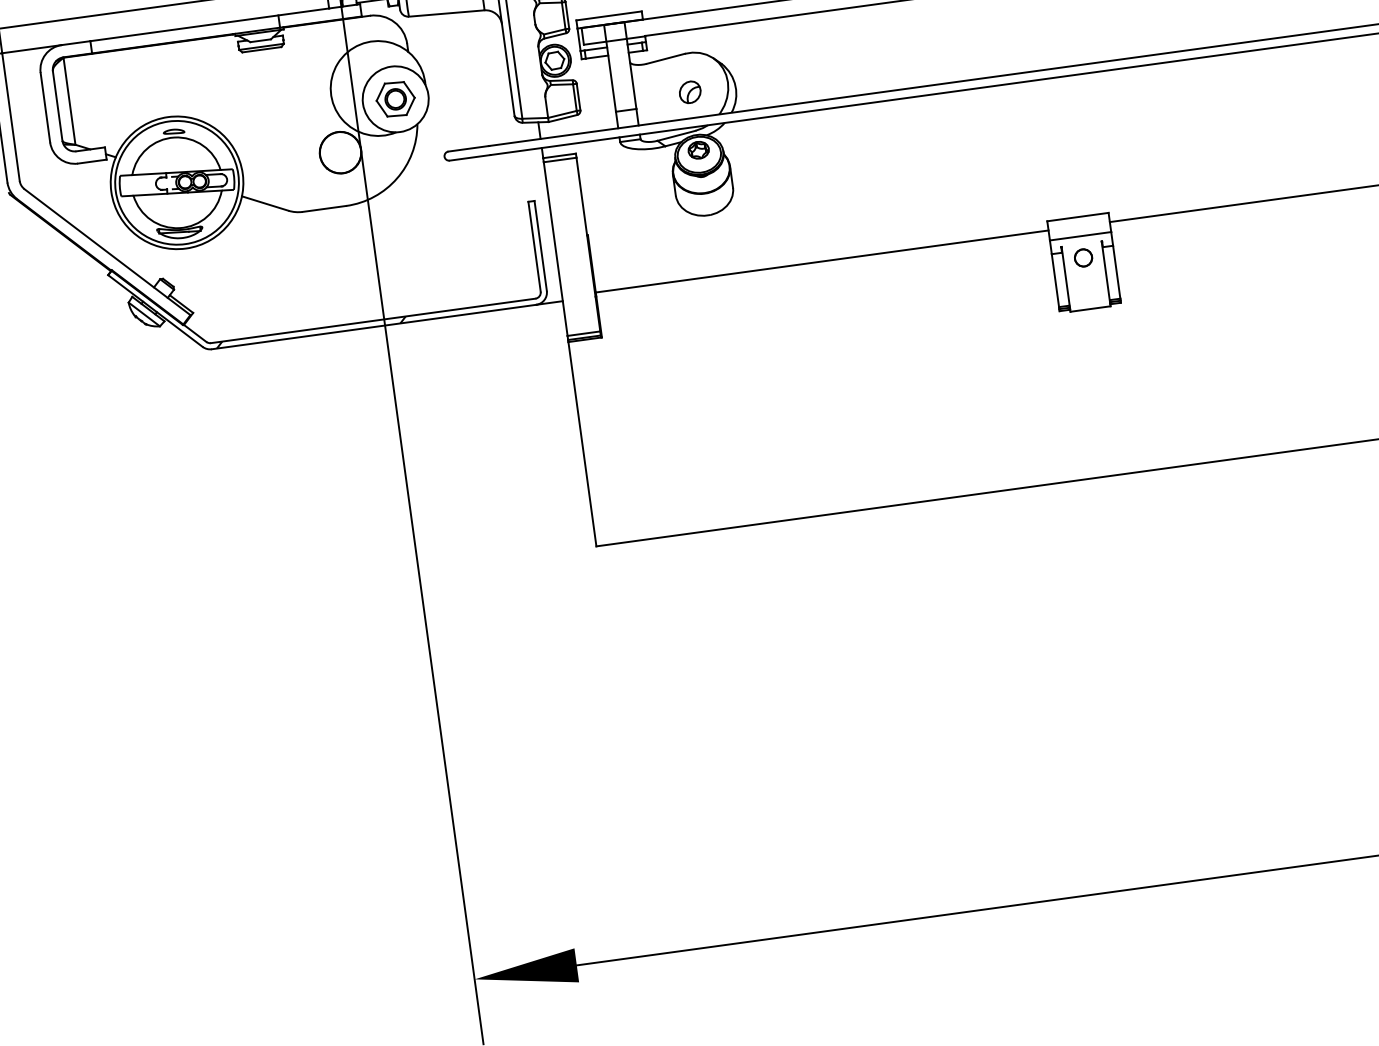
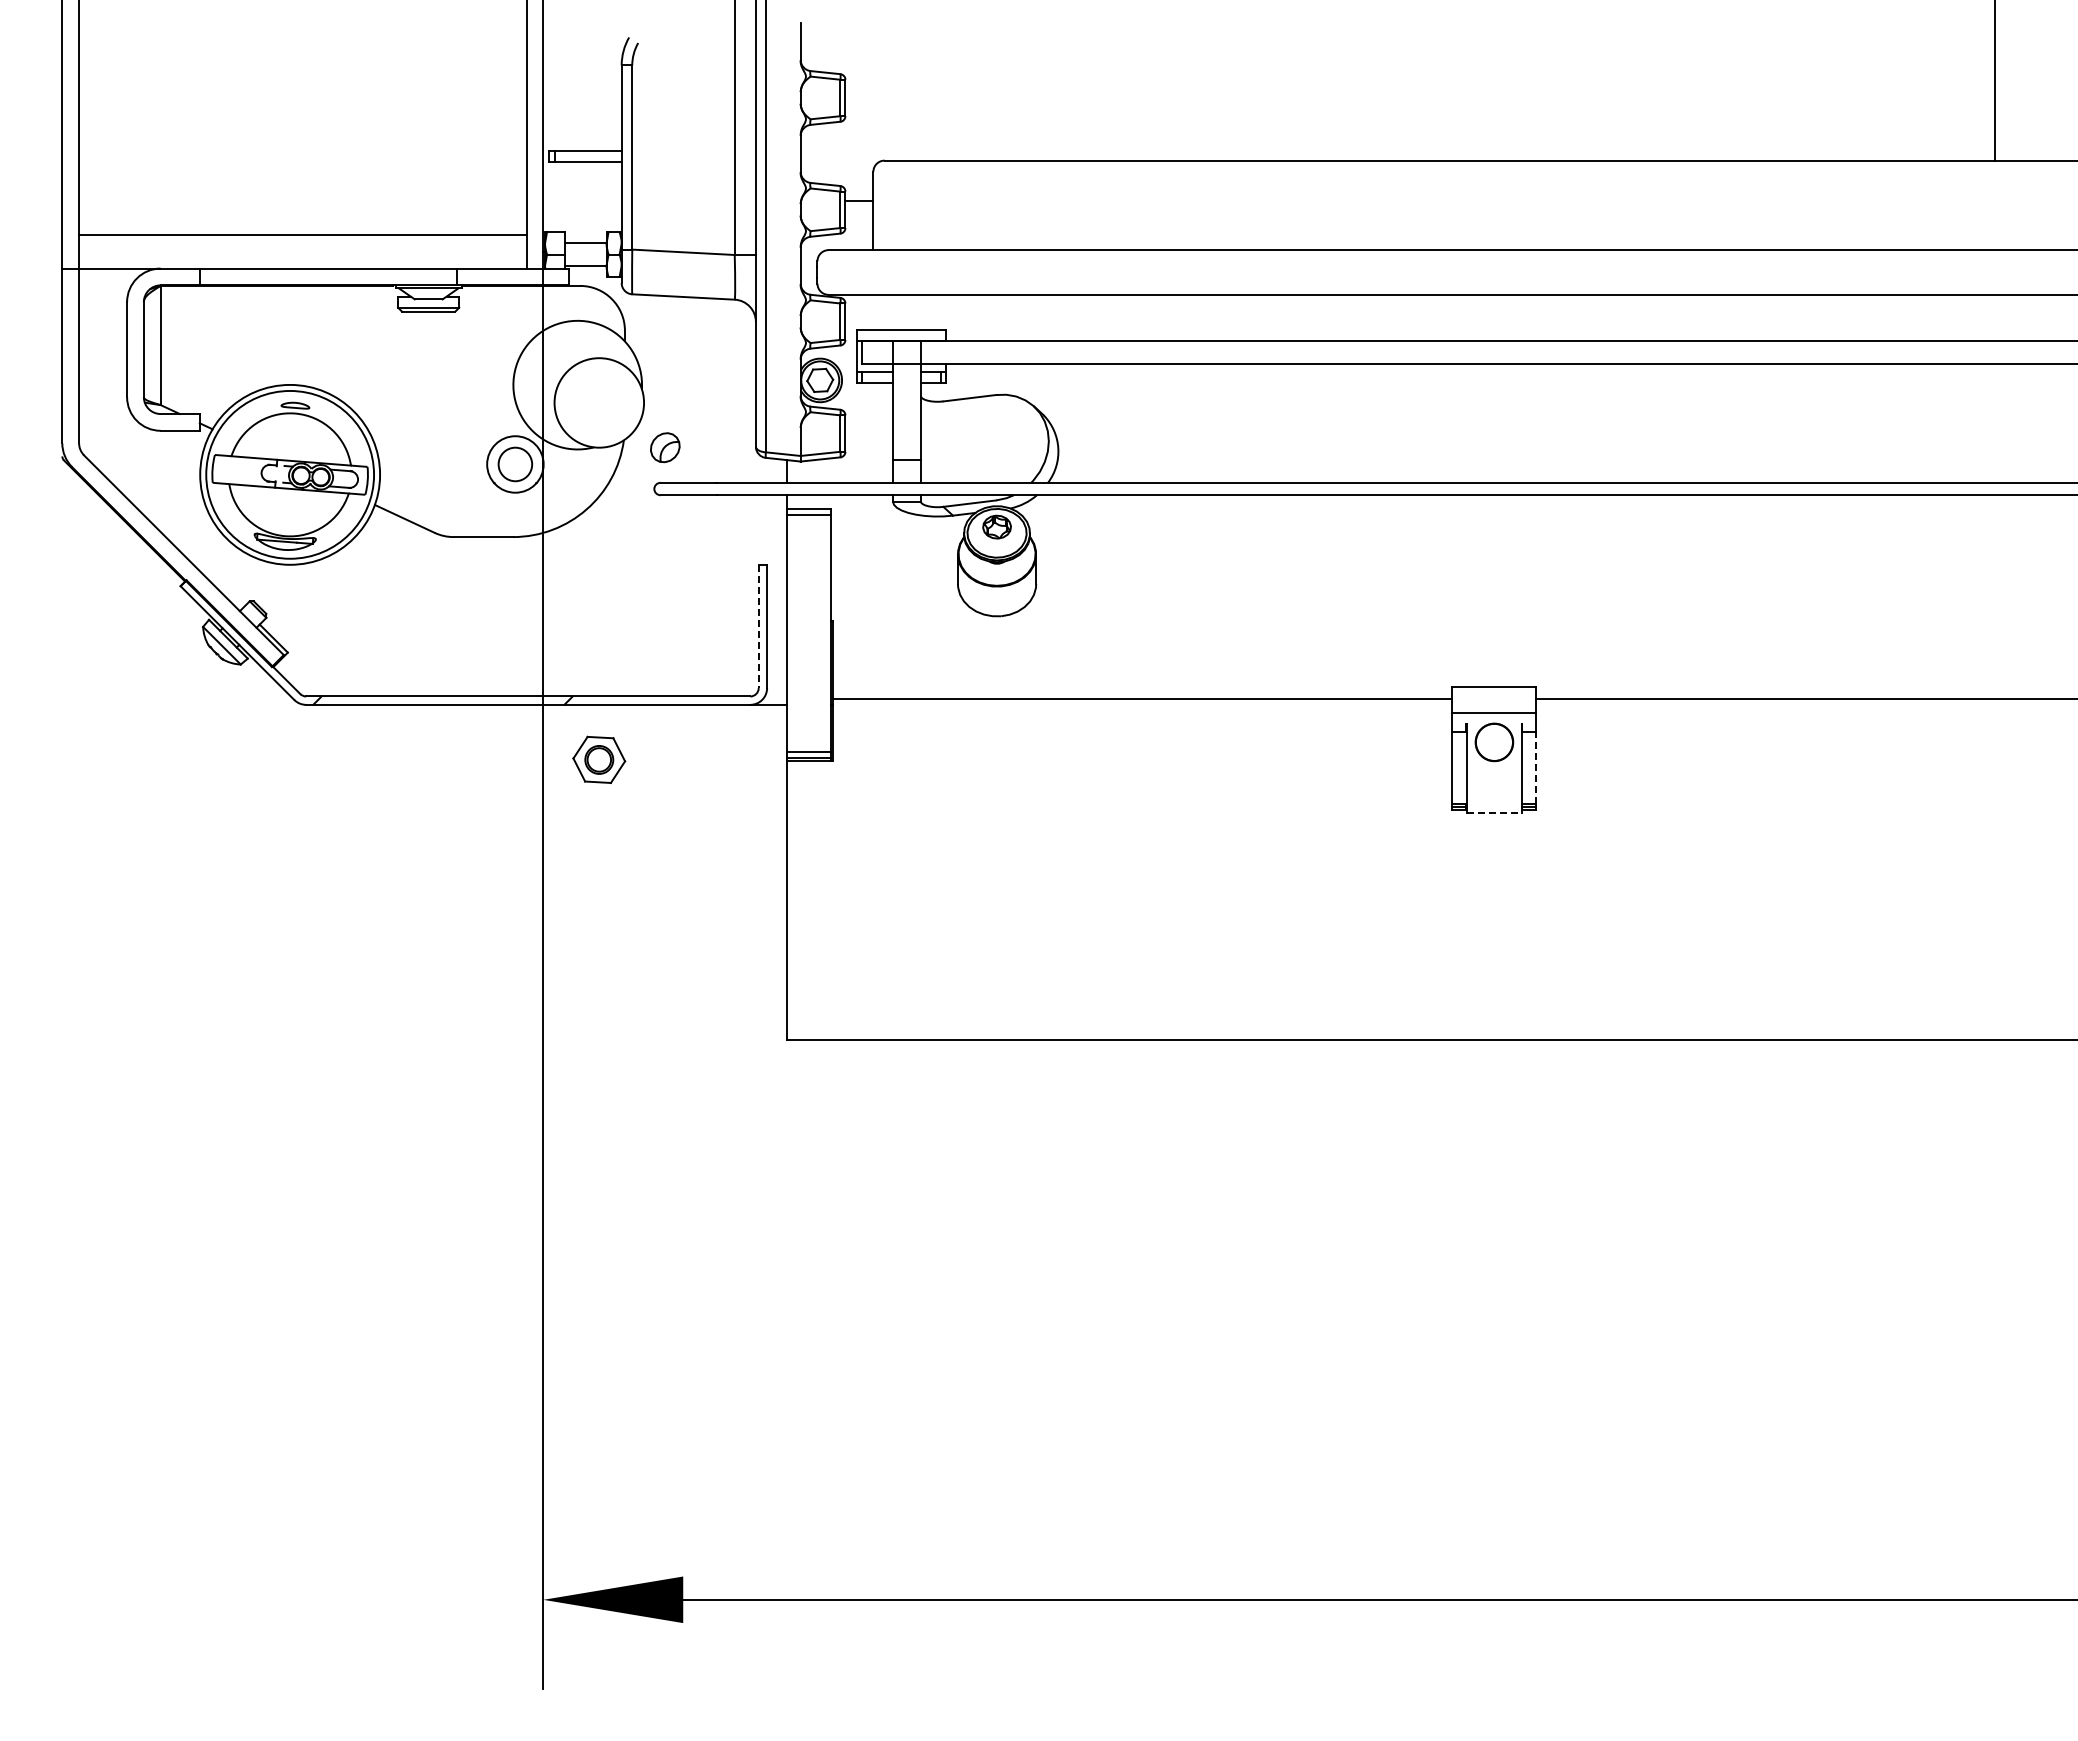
part: (690, 92) -> (665, 447), moved
part: (395, 99) -> (599, 759), moved
circle: (340, 152) -> (515, 464), size x0.6
line: (534, 246) -> (758, 626), solid -> dashed
circle: (1082, 257) -> (1493, 742), size x1.6
line: (1116, 271) -> (1536, 767), solid -> dashed
line: (1090, 308) -> (1494, 812), solid -> dashed

